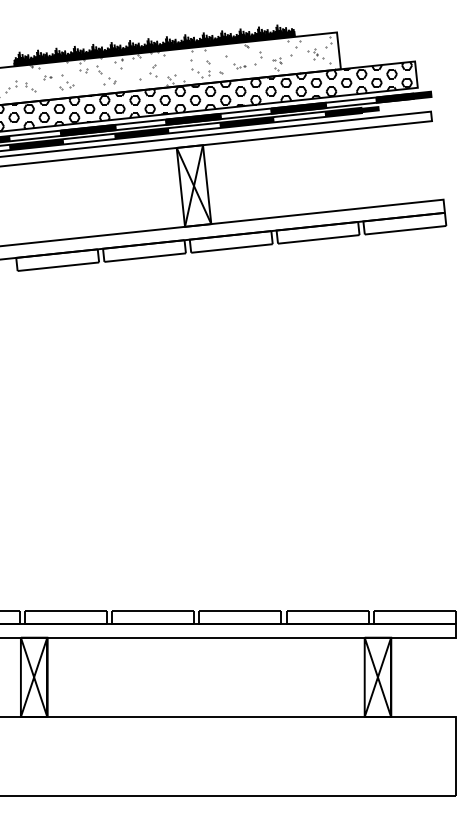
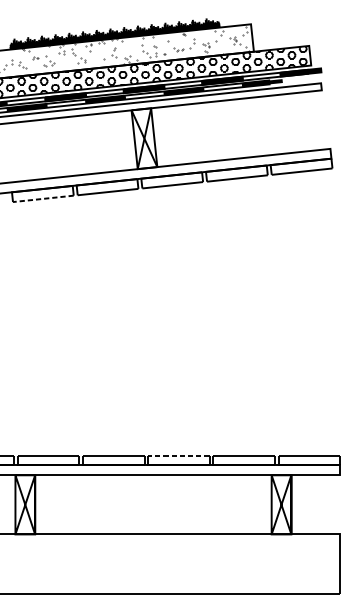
line: (58, 266) -> (43, 198), solid -> dashed
line: (240, 611) -> (179, 455), solid -> dashed

